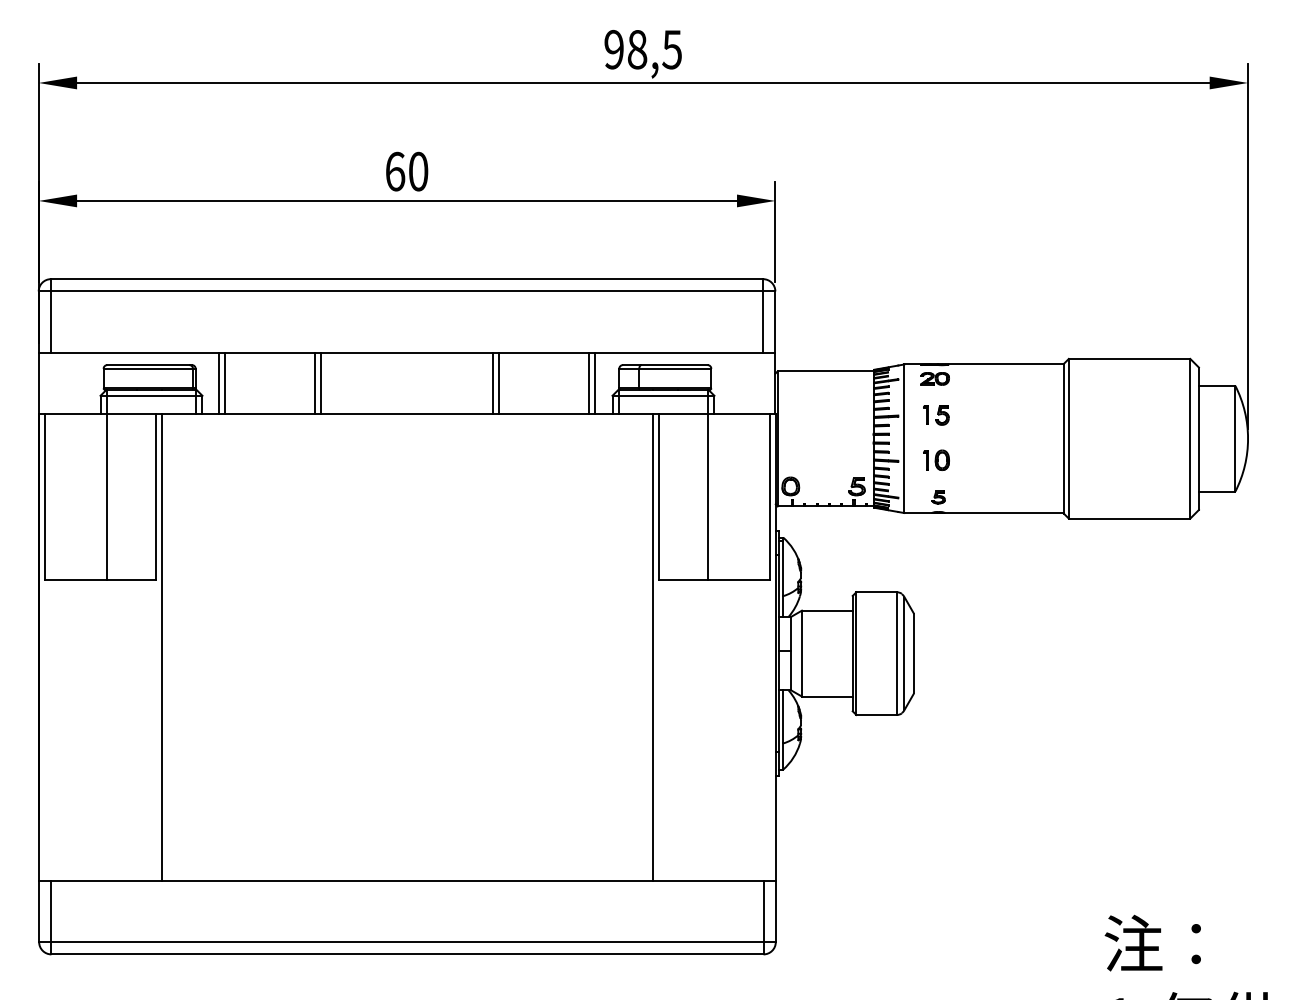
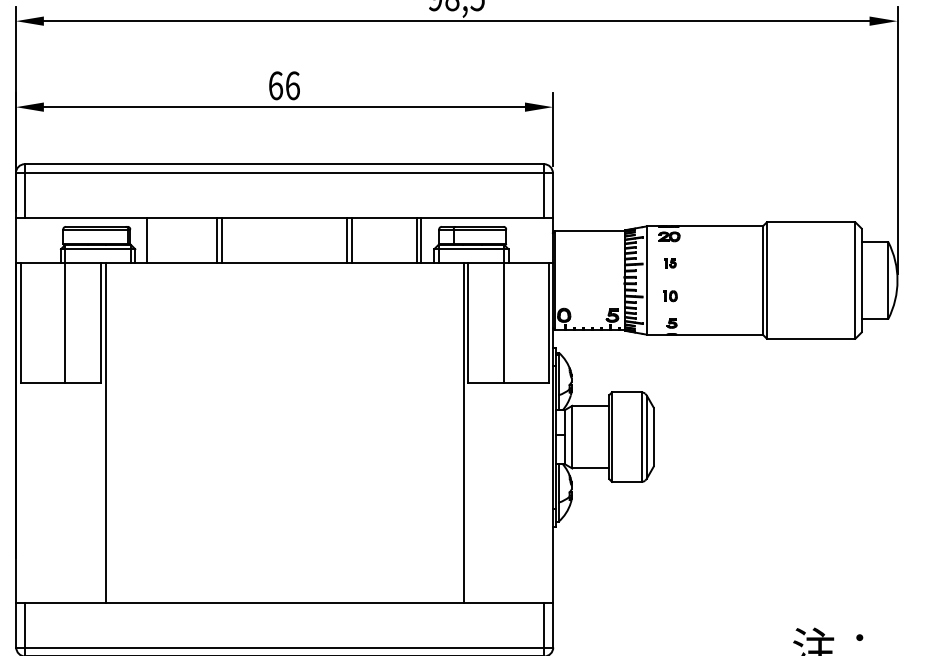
text: (418, 171) -> (292, 85), 60 -> 66
line: (225, 383) -> (152, 240), removed
part: (936, 415) -> (670, 263), size x0.6
part: (936, 459) -> (670, 295), size x0.7

